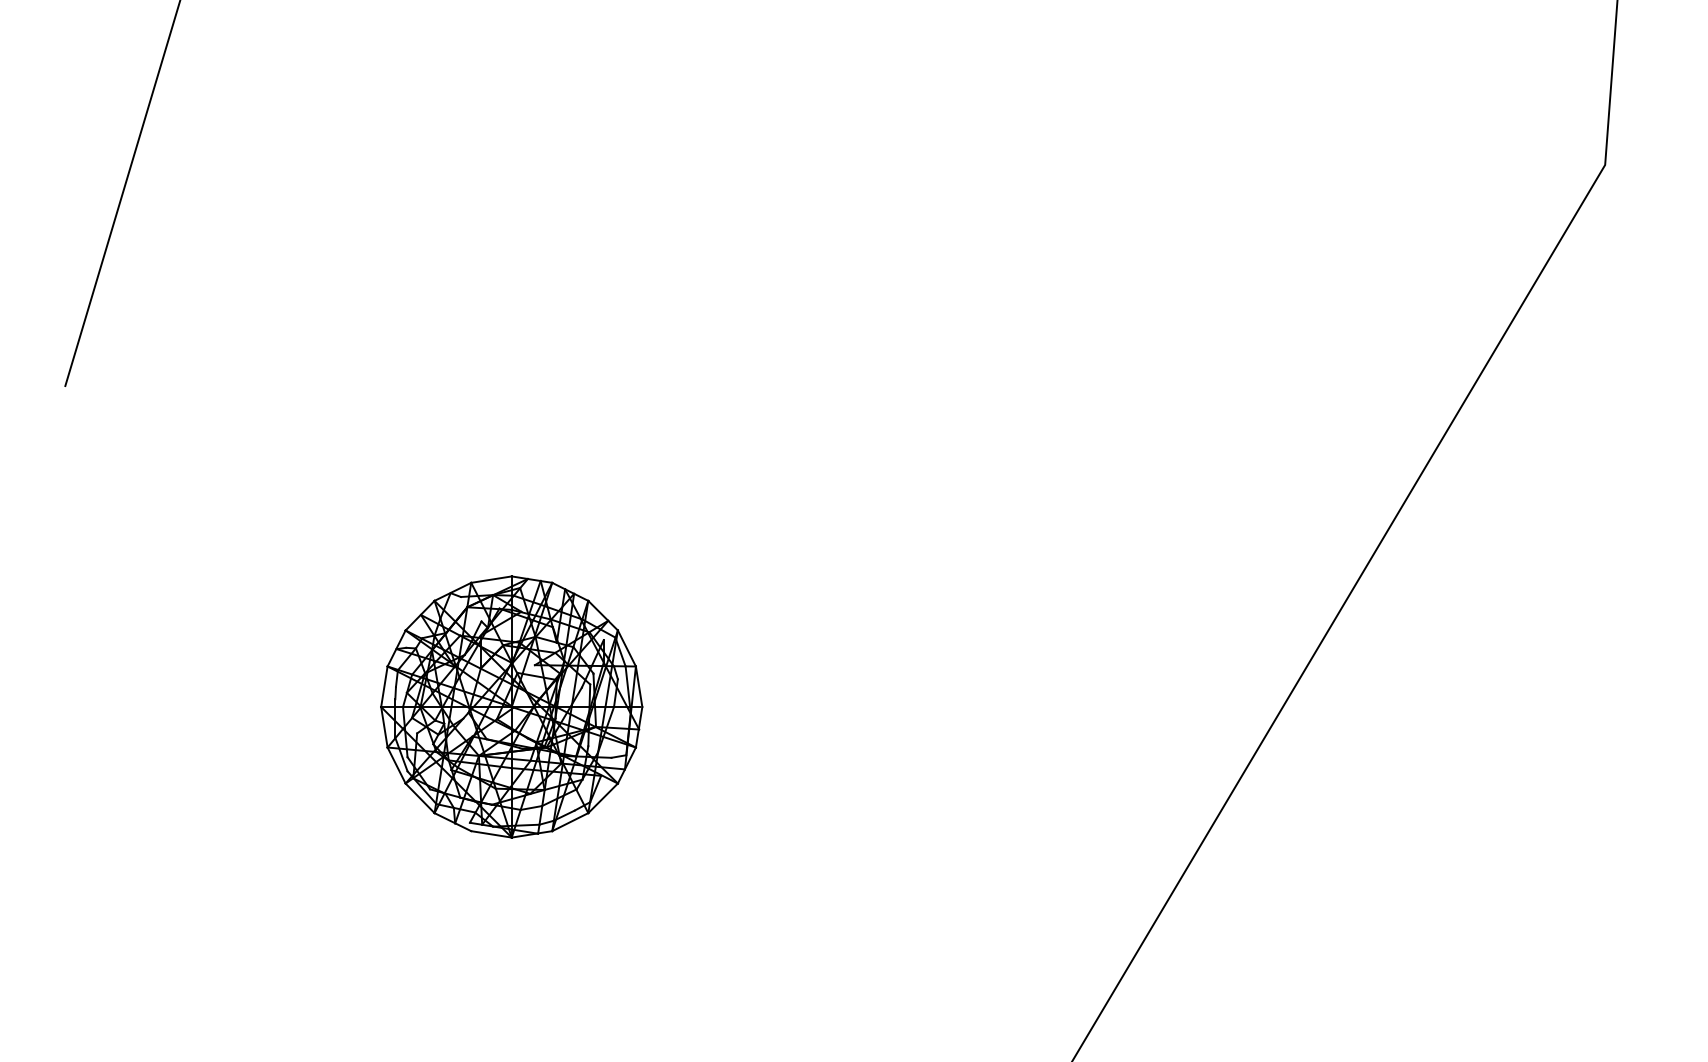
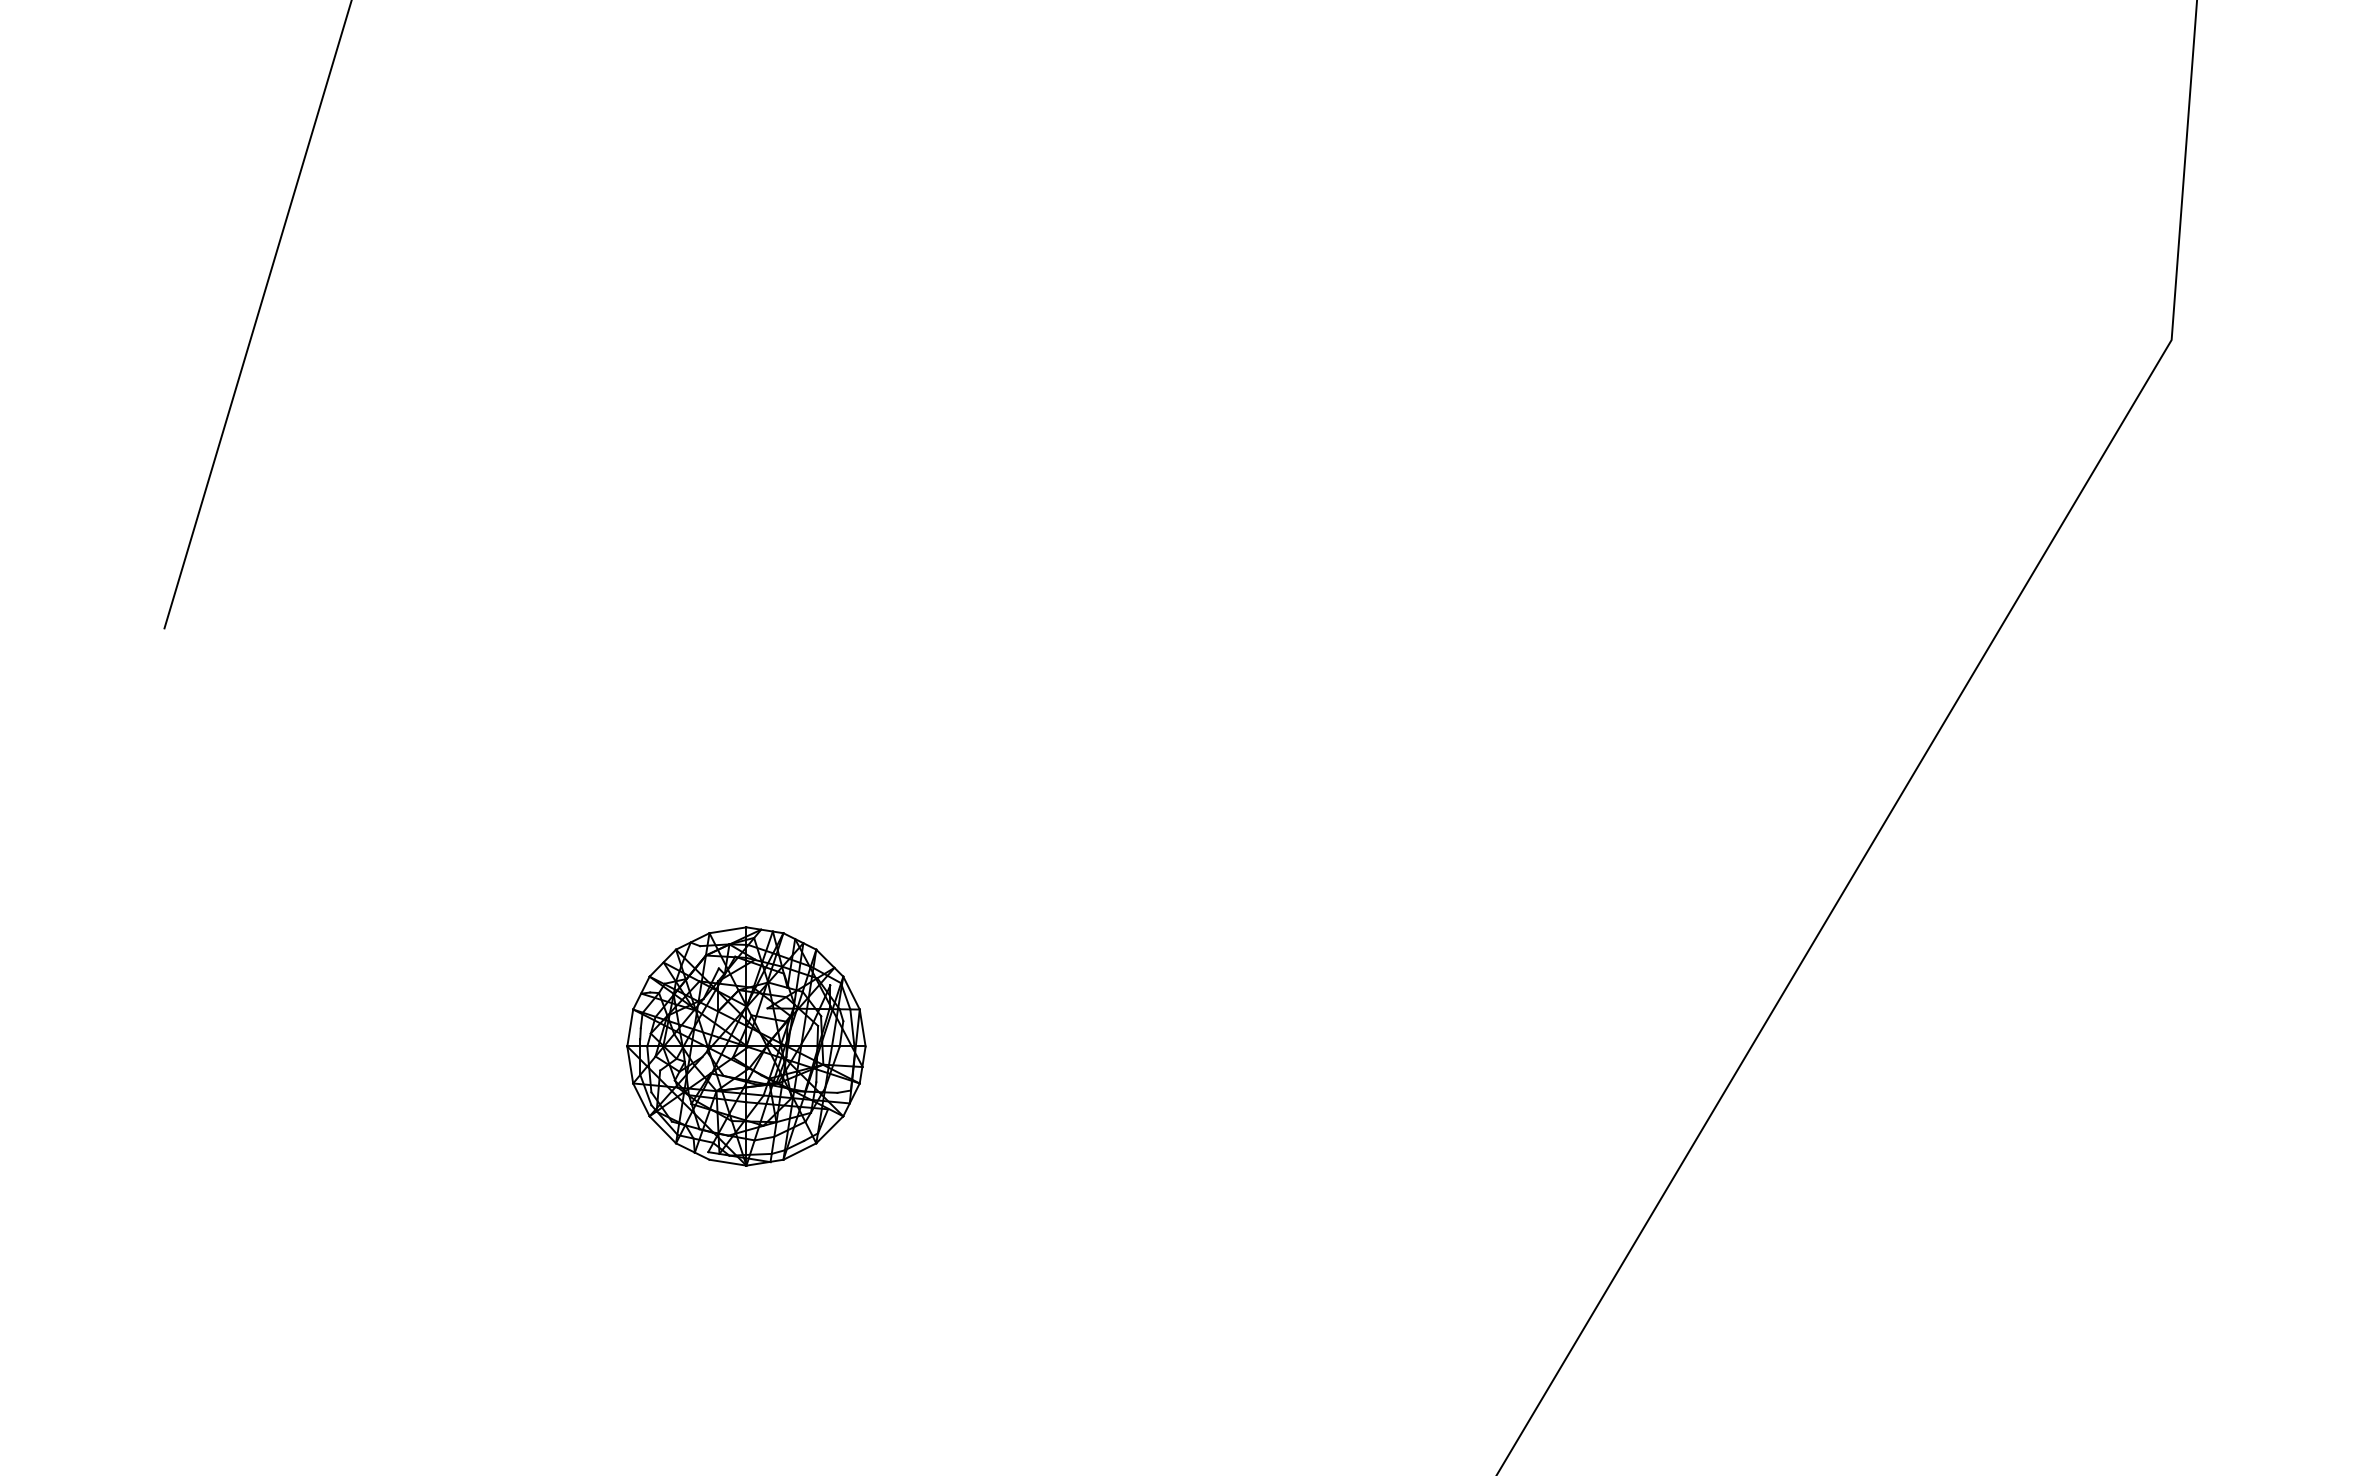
part: (511, 707) -> (746, 1046), size x0.7

